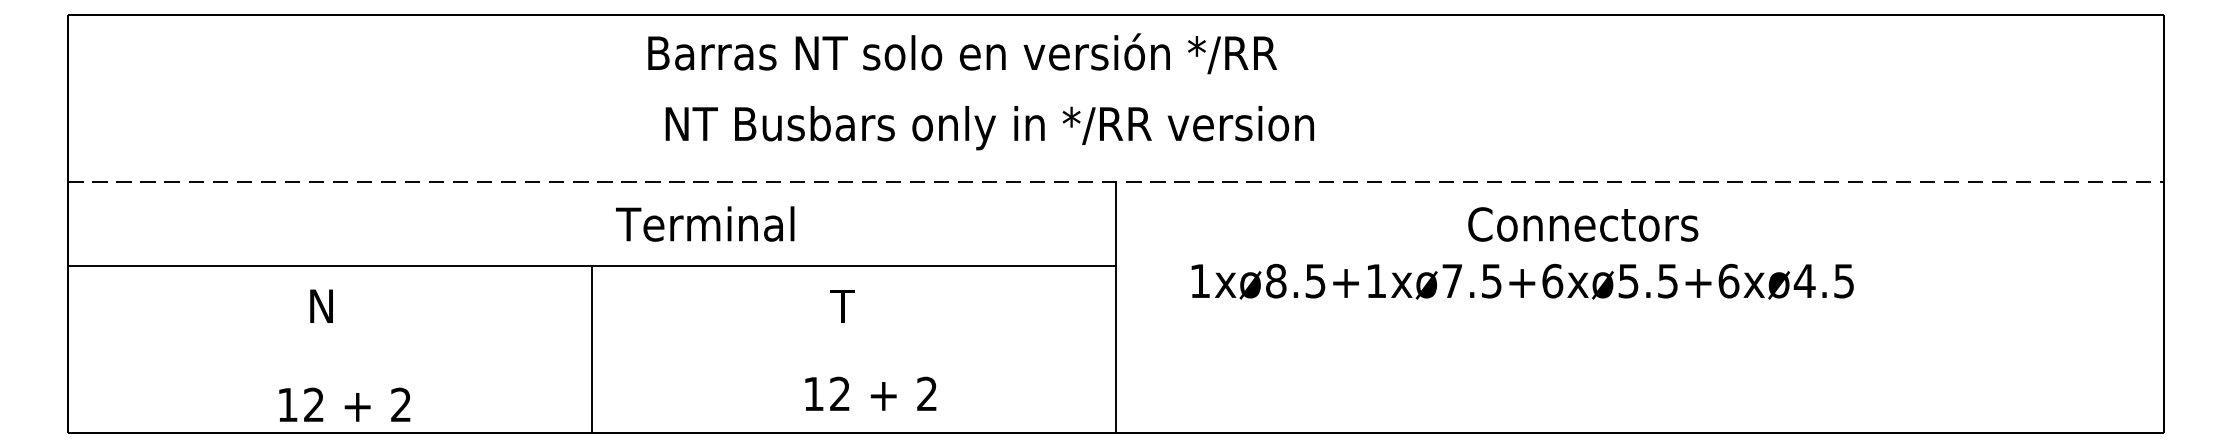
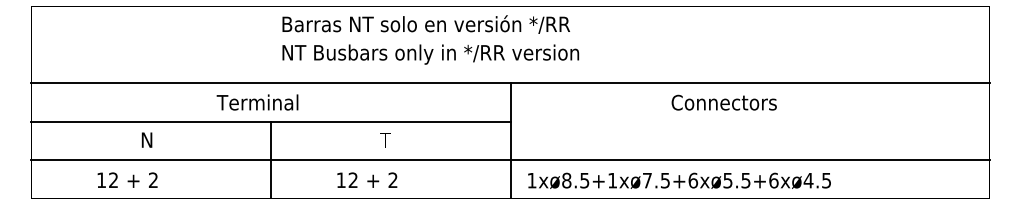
text: (960, 53) -> (425, 24), moved
text: (989, 127) -> (430, 54), moved
line: (1116, 182) -> (510, 83), dashed -> solid
text: (705, 224) -> (257, 102), moved
text: (1522, 280) -> (679, 180), moved
line: (1116, 348) -> (510, 159), added
text: (871, 392) -> (367, 179), moved
text: (344, 403) -> (127, 179), moved

